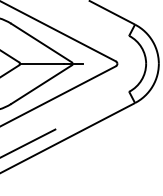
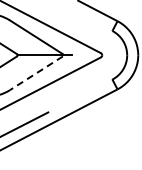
line: (41, 84) -> (36, 73), solid -> dashed

